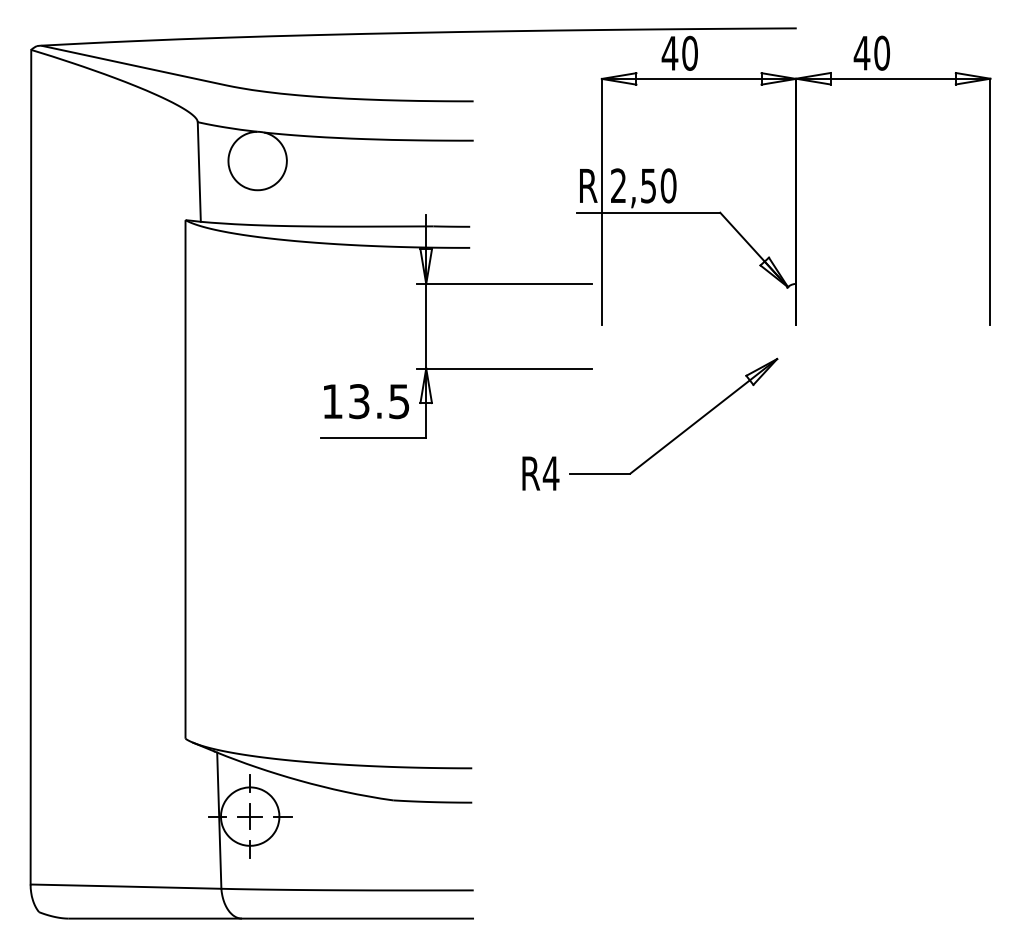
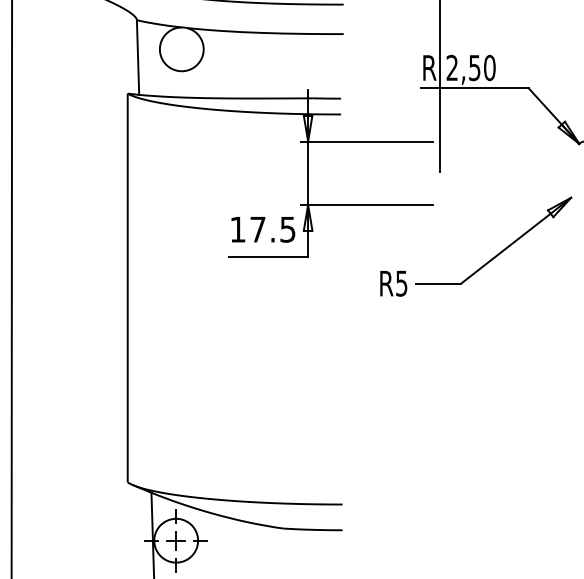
text: (359, 401) -> (258, 229), 13.5 -> 17.5
text: (550, 473) -> (401, 283), R4 -> R5

